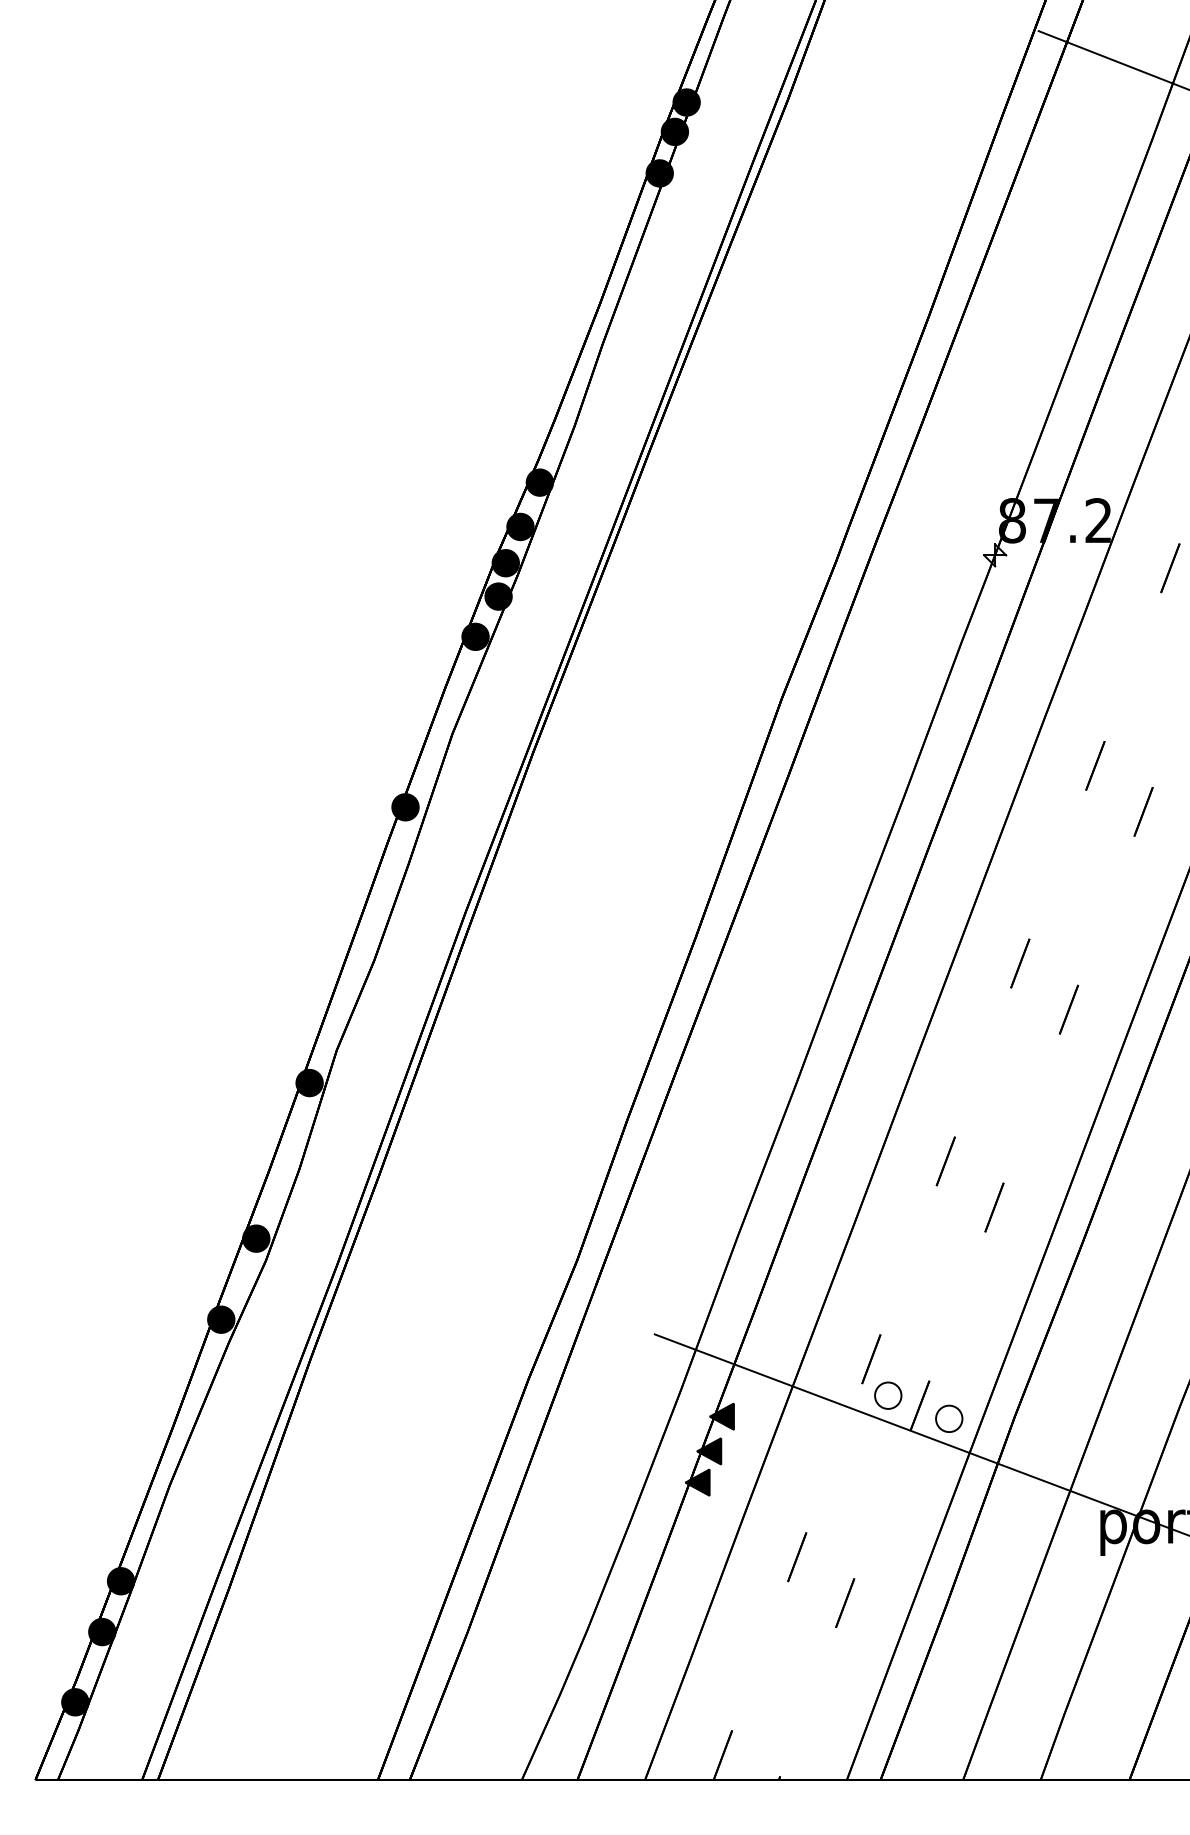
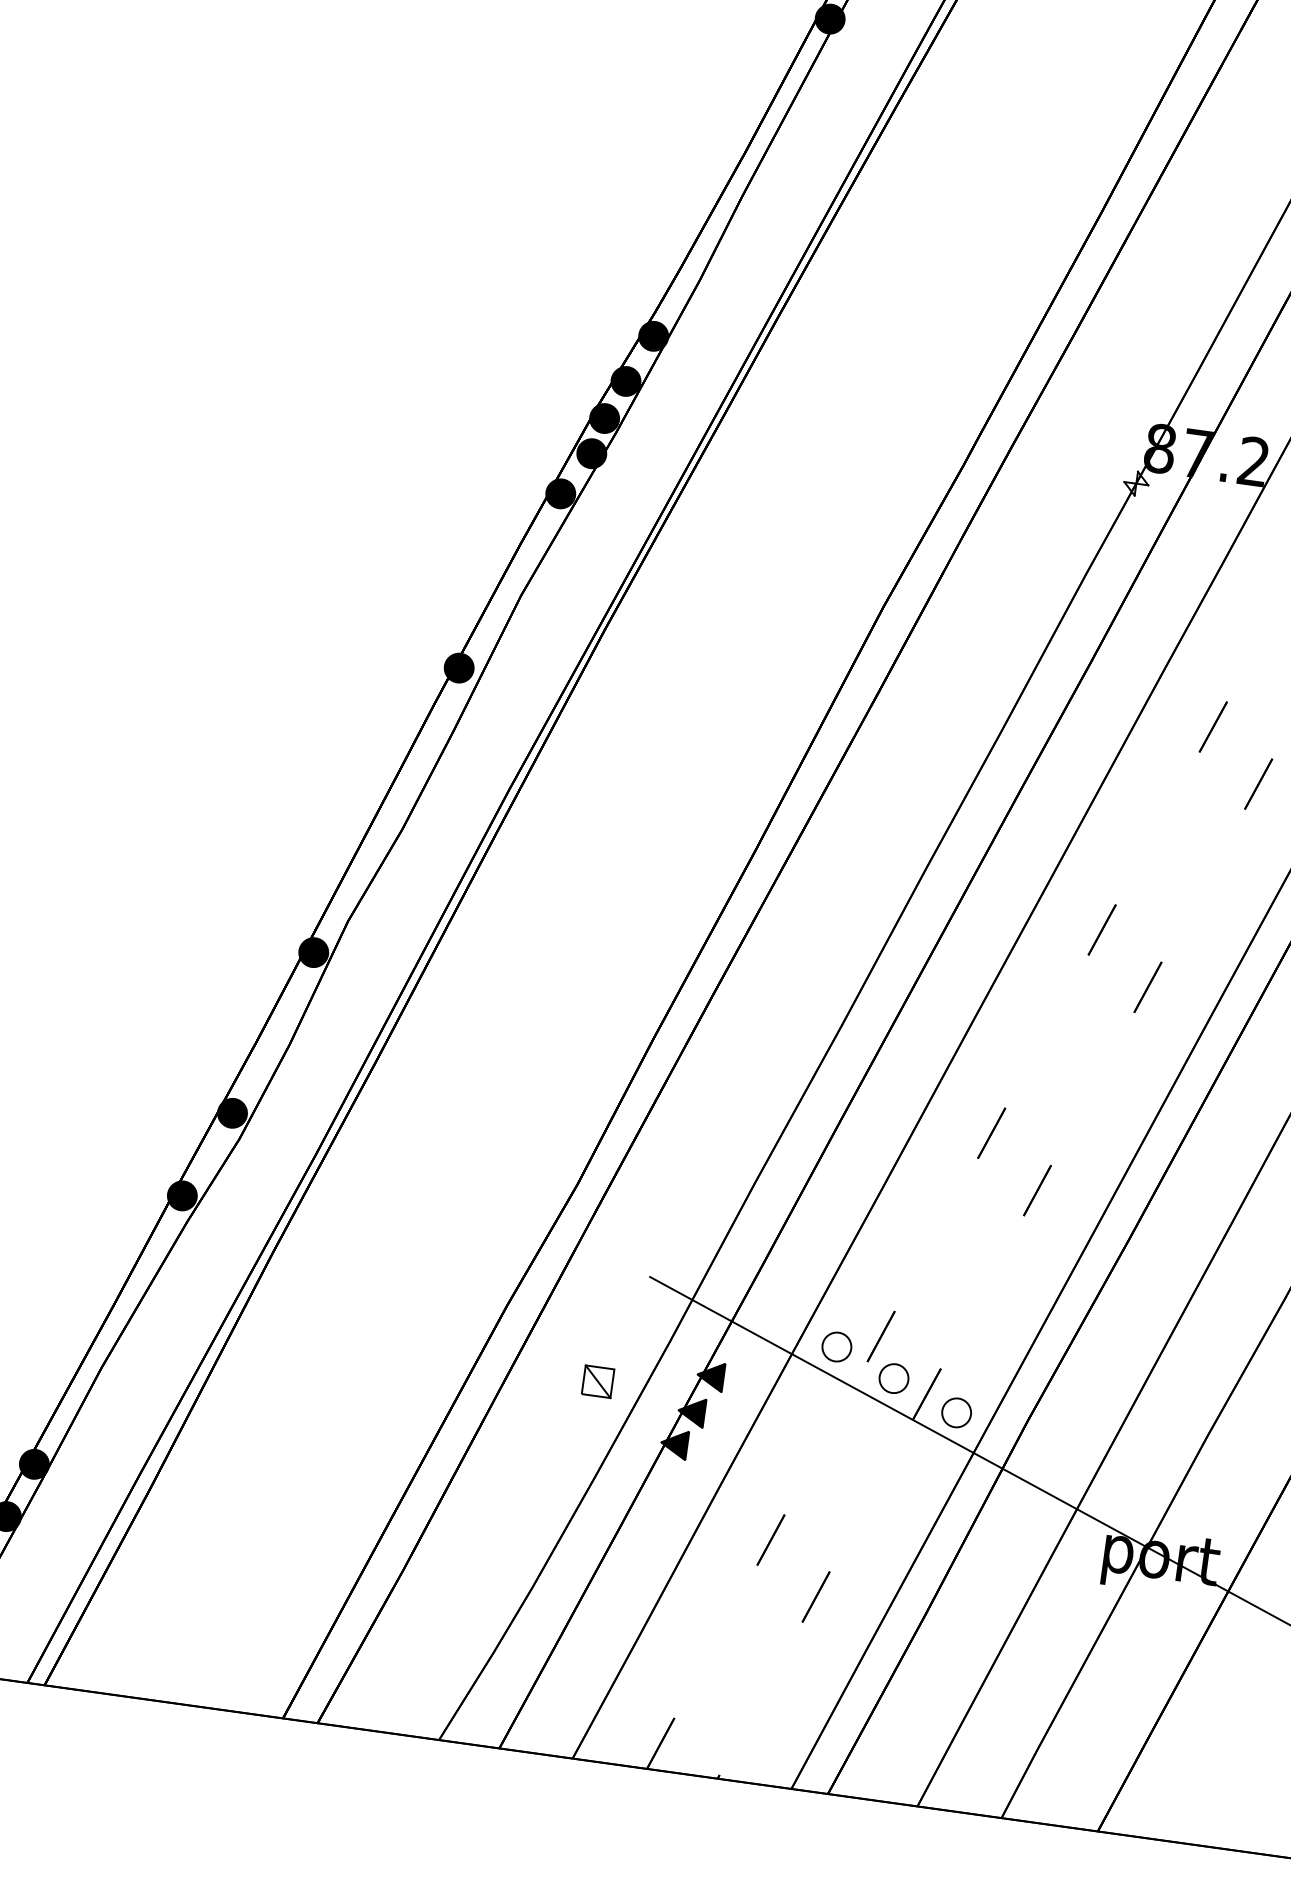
part: (832, 1374) -> (836, 1347), added
part: (620, 1435) -> (597, 1381), added

